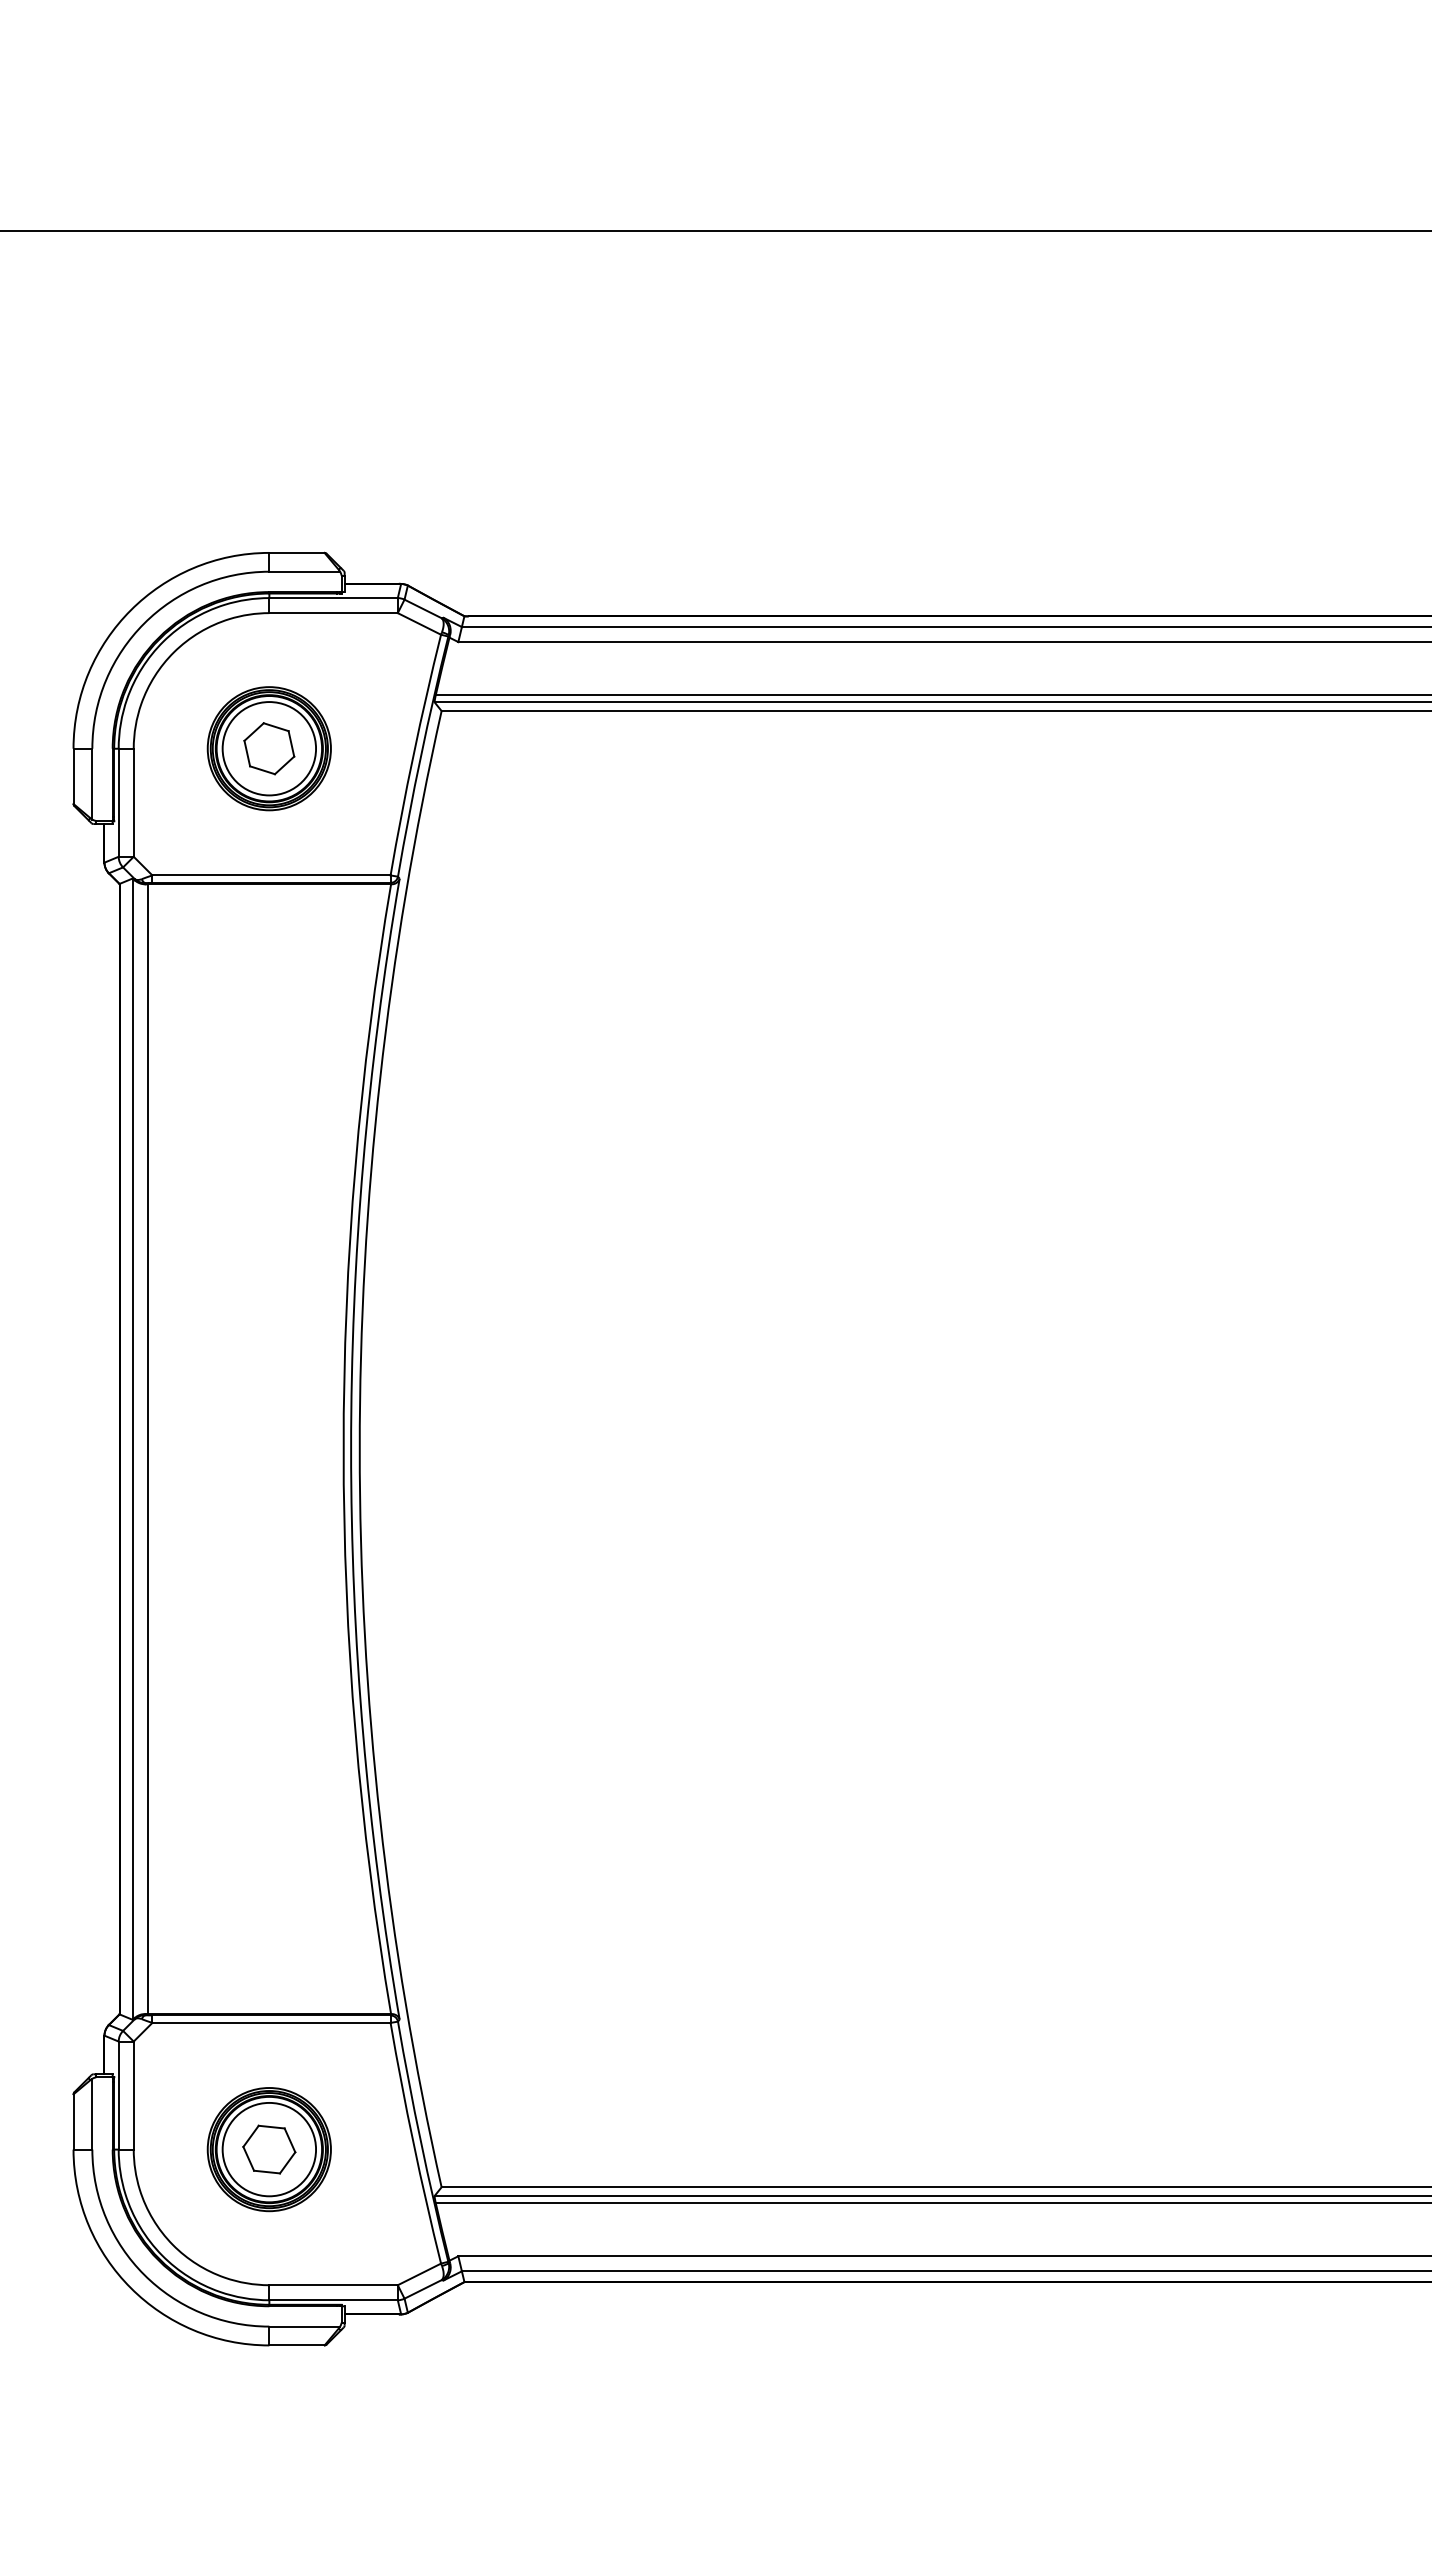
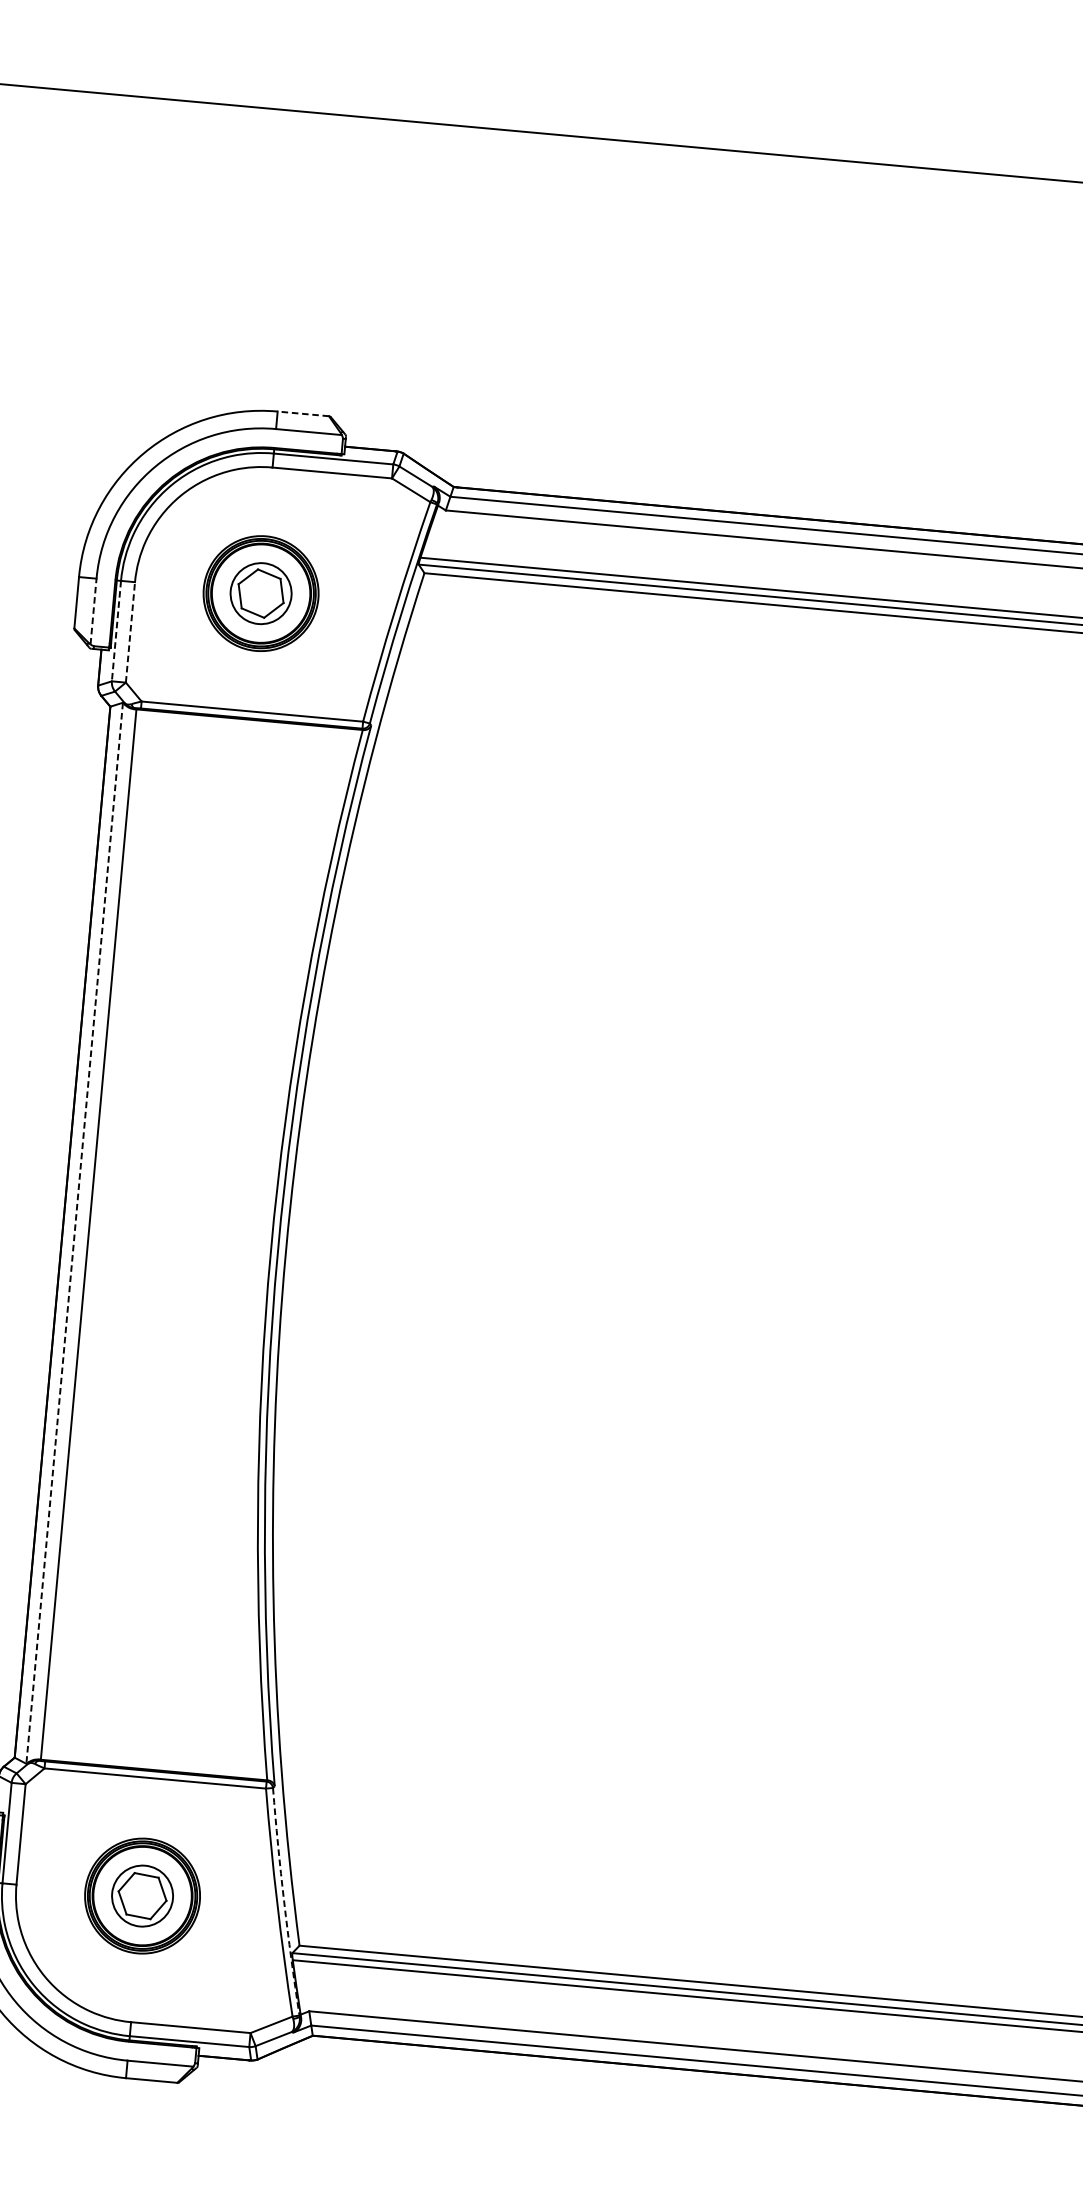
line: (296, 552) -> (302, 413), solid -> dashed
circle: (269, 748) -> (261, 593), size x0.7
line: (92, 783) -> (93, 610), solid -> dashed
line: (133, 802) -> (130, 632), solid -> dashed
line: (118, 803) -> (116, 631), solid -> dashed
line: (132, 1449) -> (74, 1233), solid -> dashed
arc: (421, 2142) -> (284, 1902), solid -> dashed
circle: (269, 2149) -> (142, 1896), size x0.7

